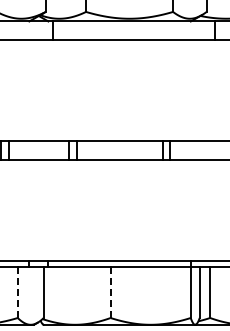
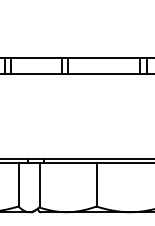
line: (17, 292) -> (18, 185), dashed -> solid
line: (110, 292) -> (96, 185), dashed -> solid

